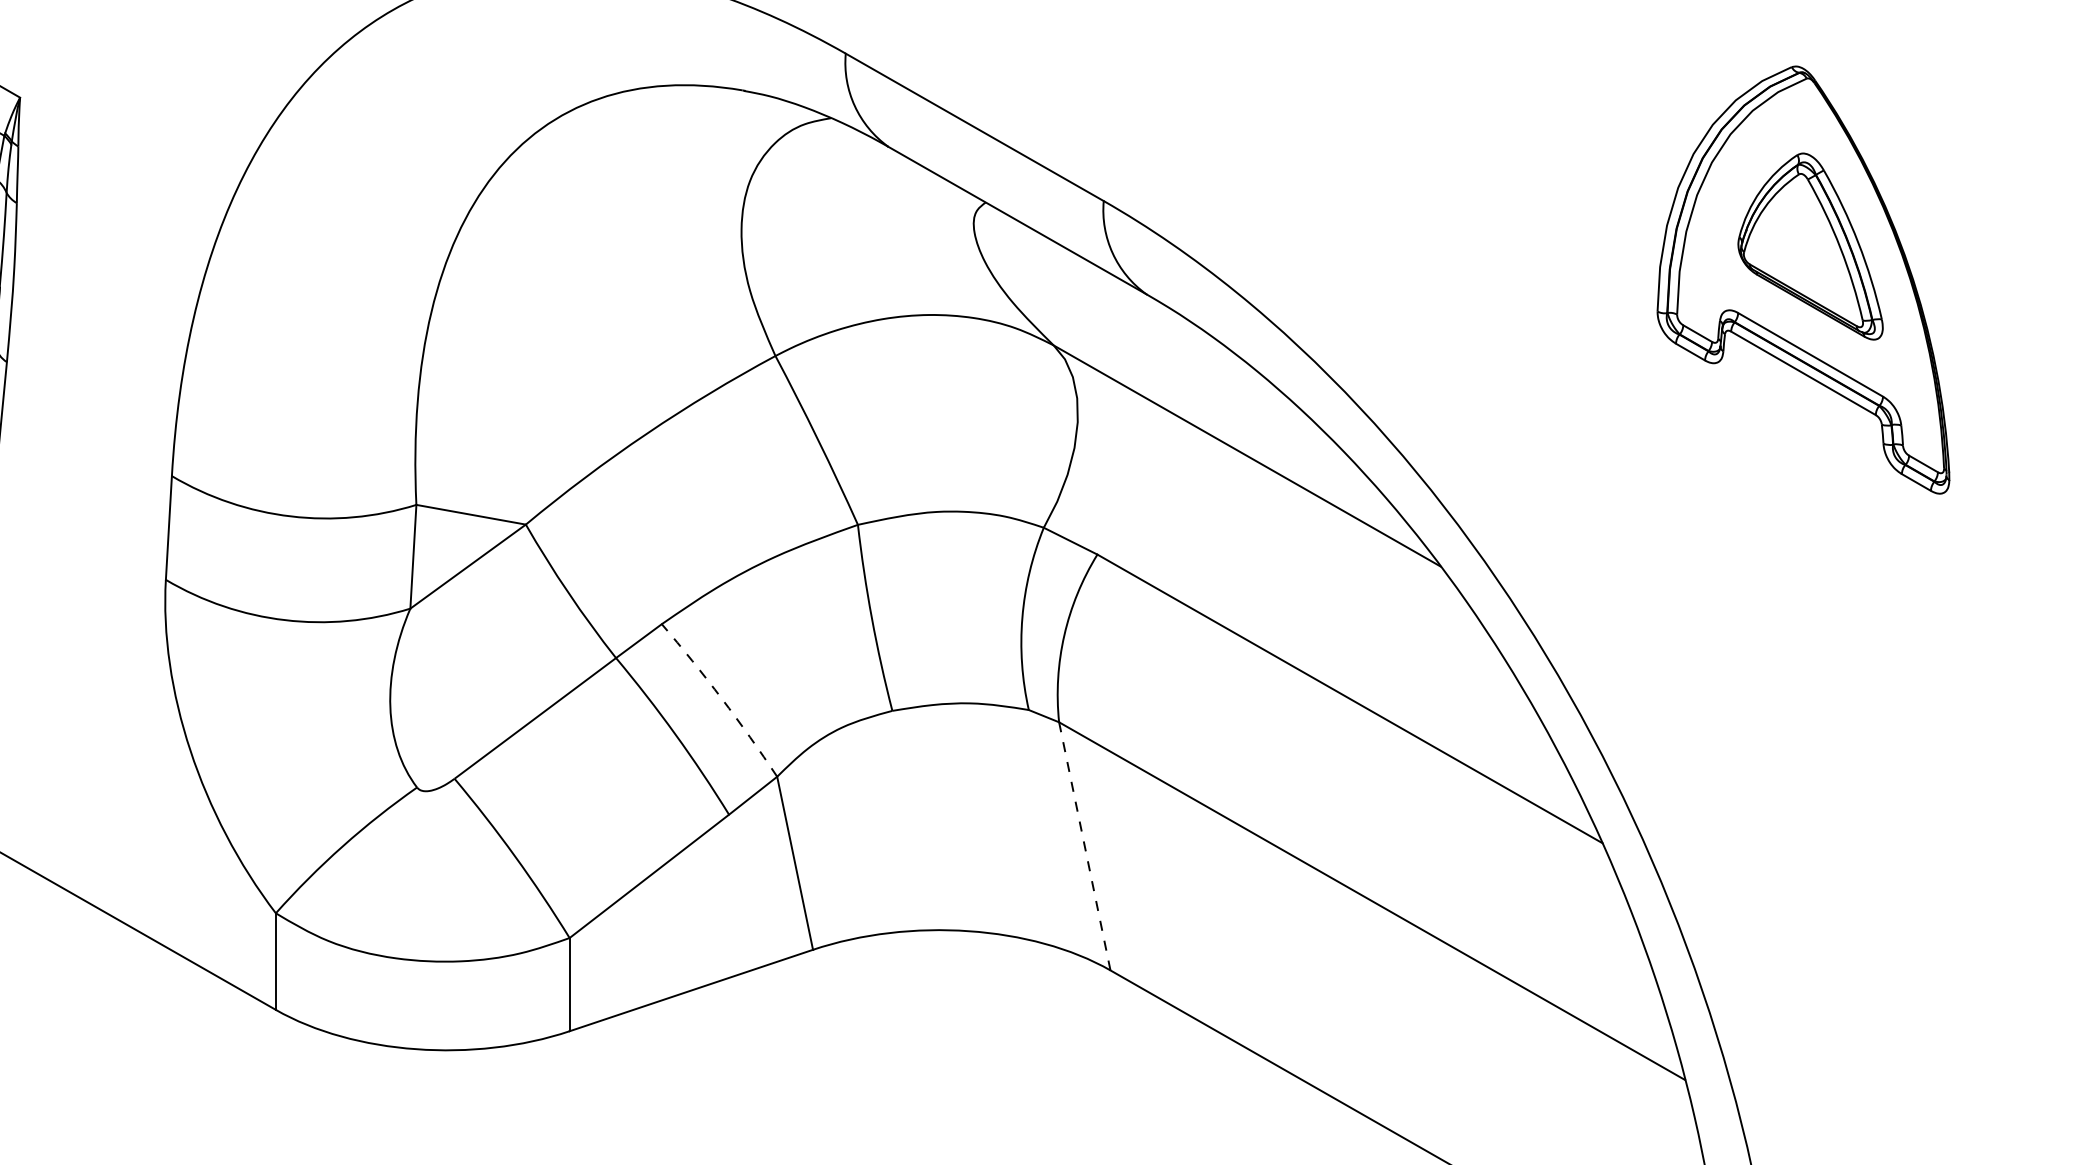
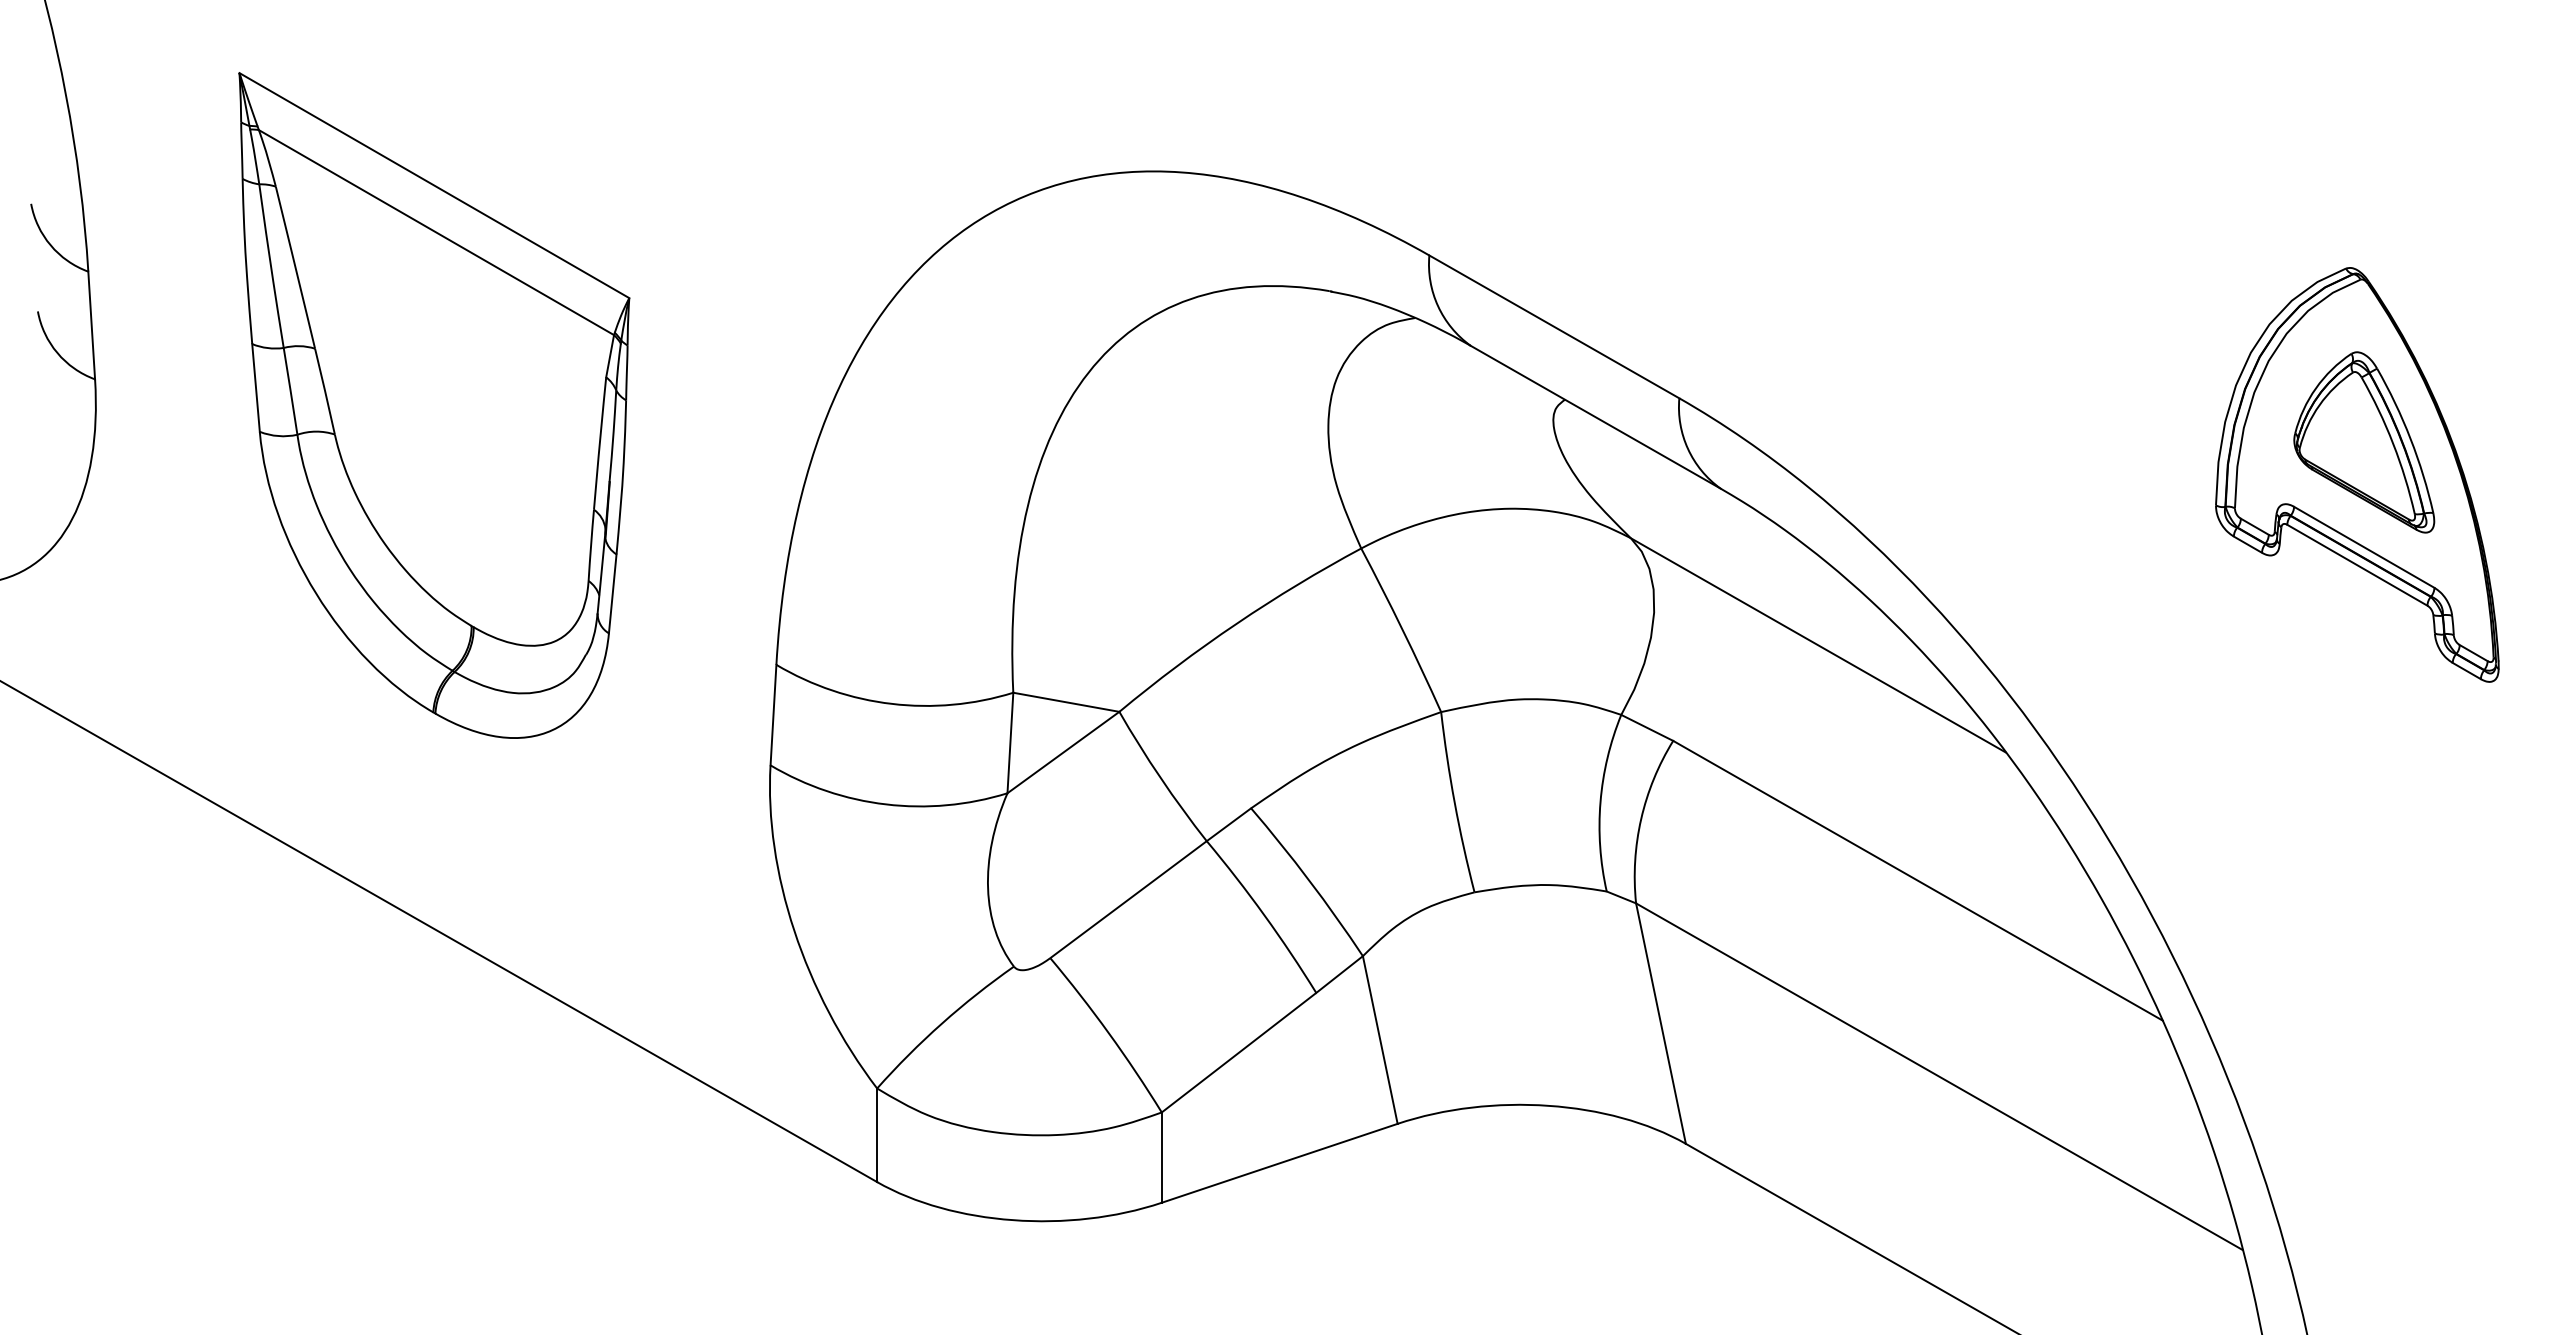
arc: (722, 698) -> (1309, 880), dashed -> solid
line: (1084, 846) -> (1660, 1023), dashed -> solid

